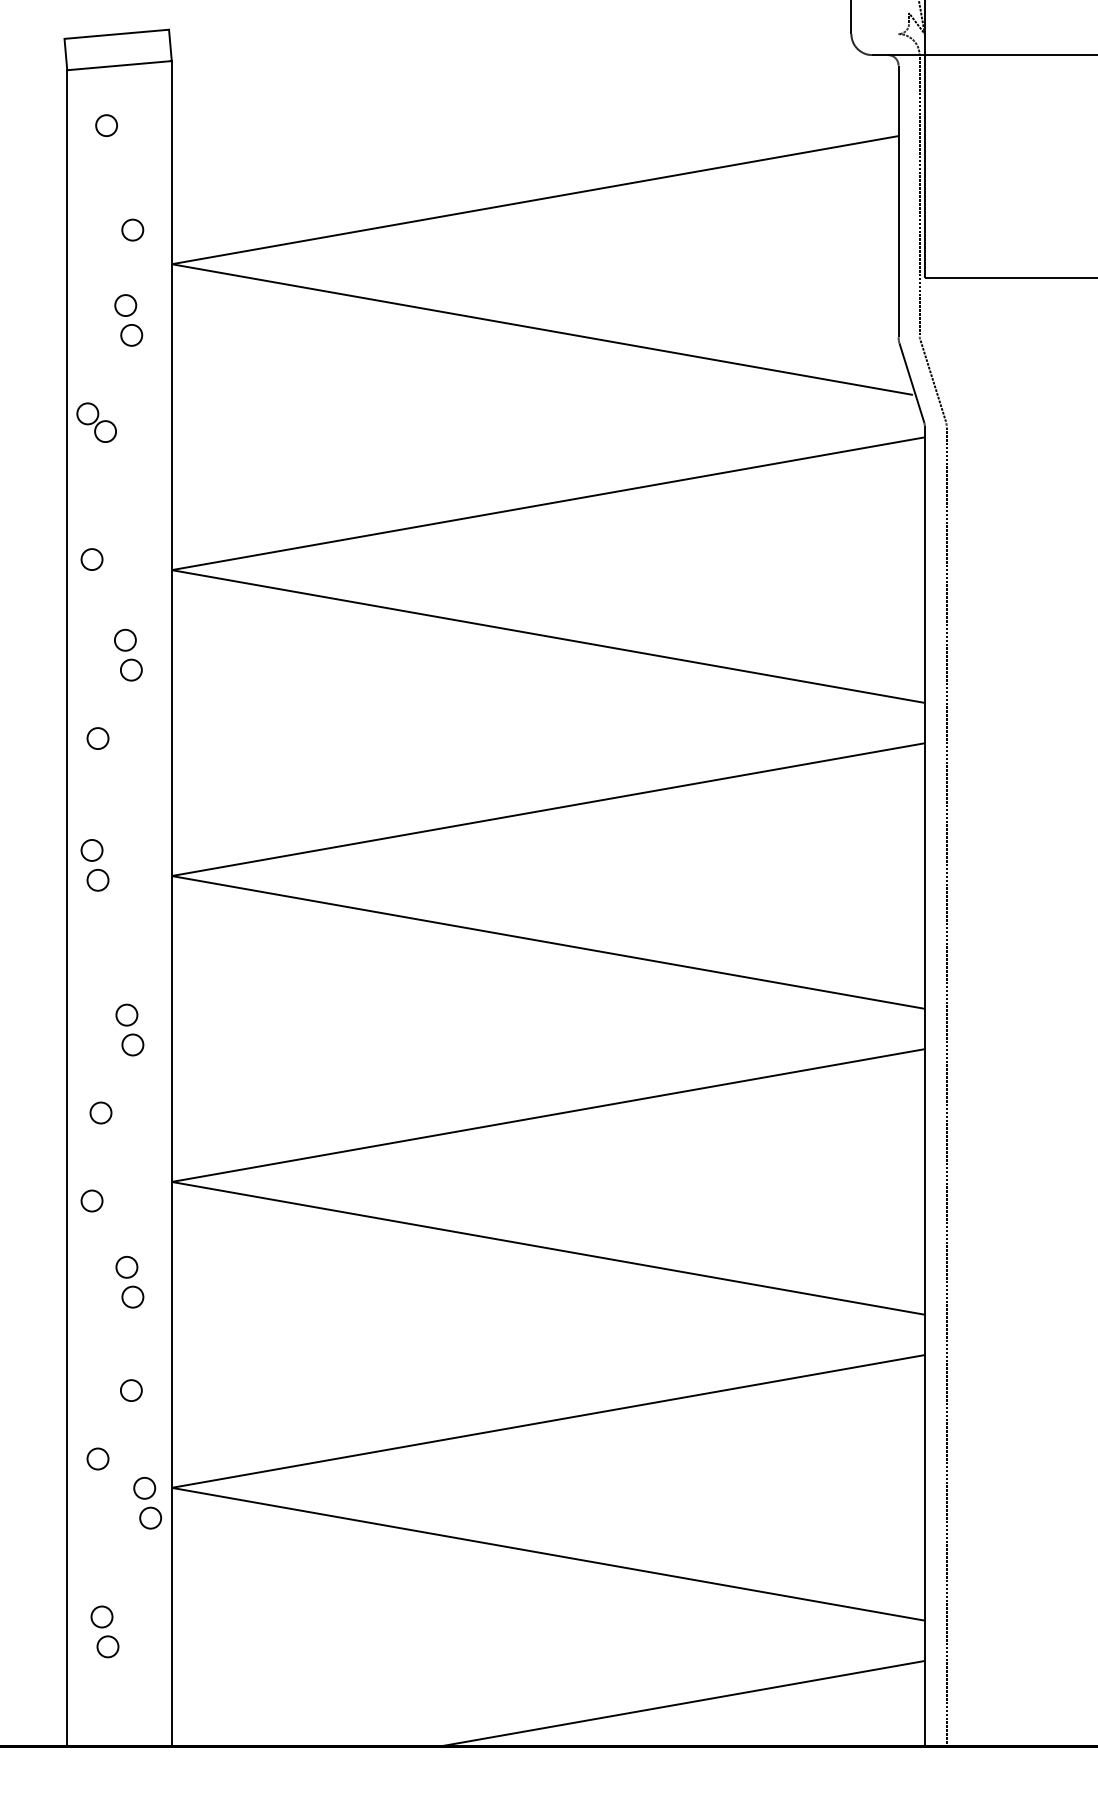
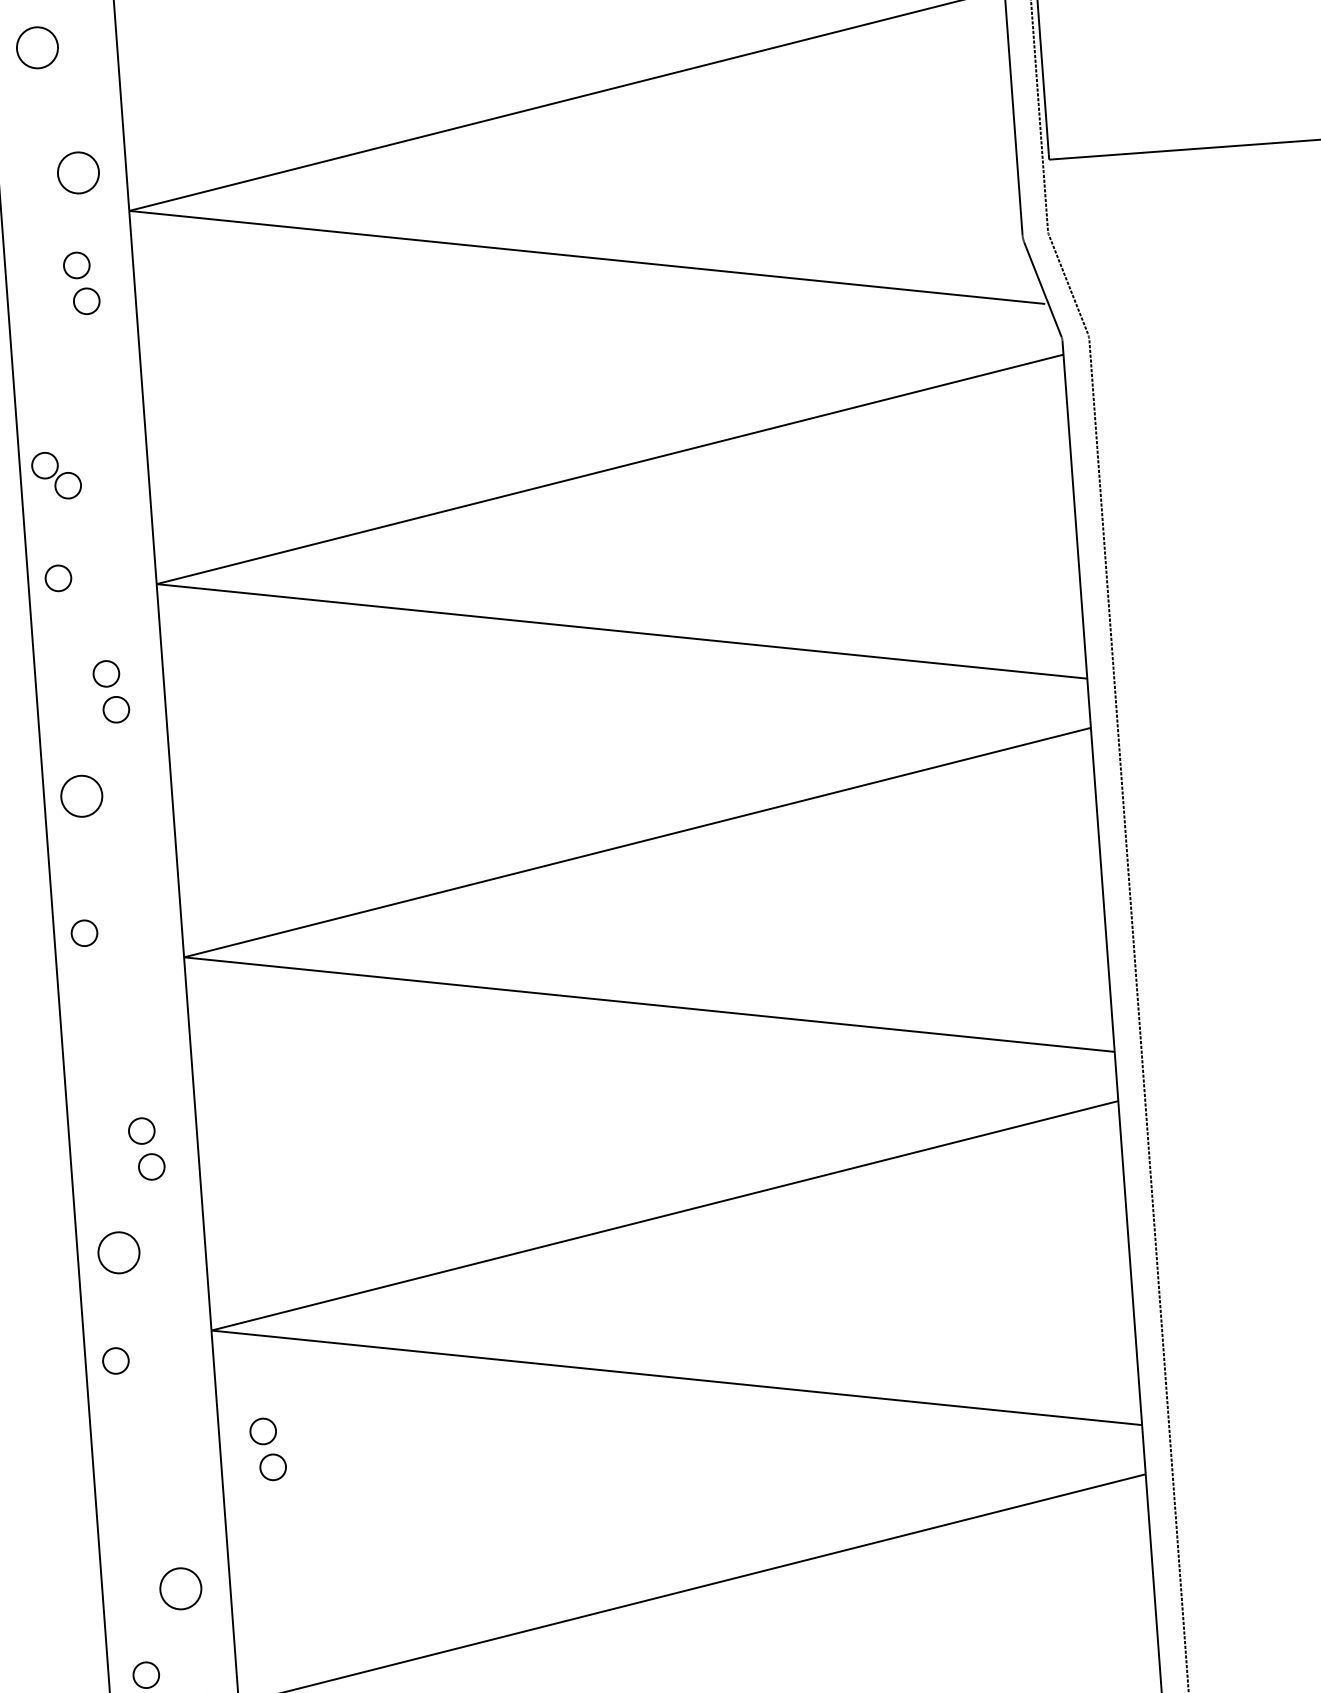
circle: (106, 125) -> (37, 47), size x1.6
circle: (132, 229) -> (78, 172), size x1.6
part: (96, 422) -> (56, 475), moved
circle: (97, 738) -> (81, 796), size x1.6
circle: (97, 879) -> (93, 968), removed
circle: (100, 1112) -> (118, 1252), size x1.6
part: (129, 1282) -> (267, 1449), moved
circle: (131, 1390) -> (181, 1588), size x1.6

